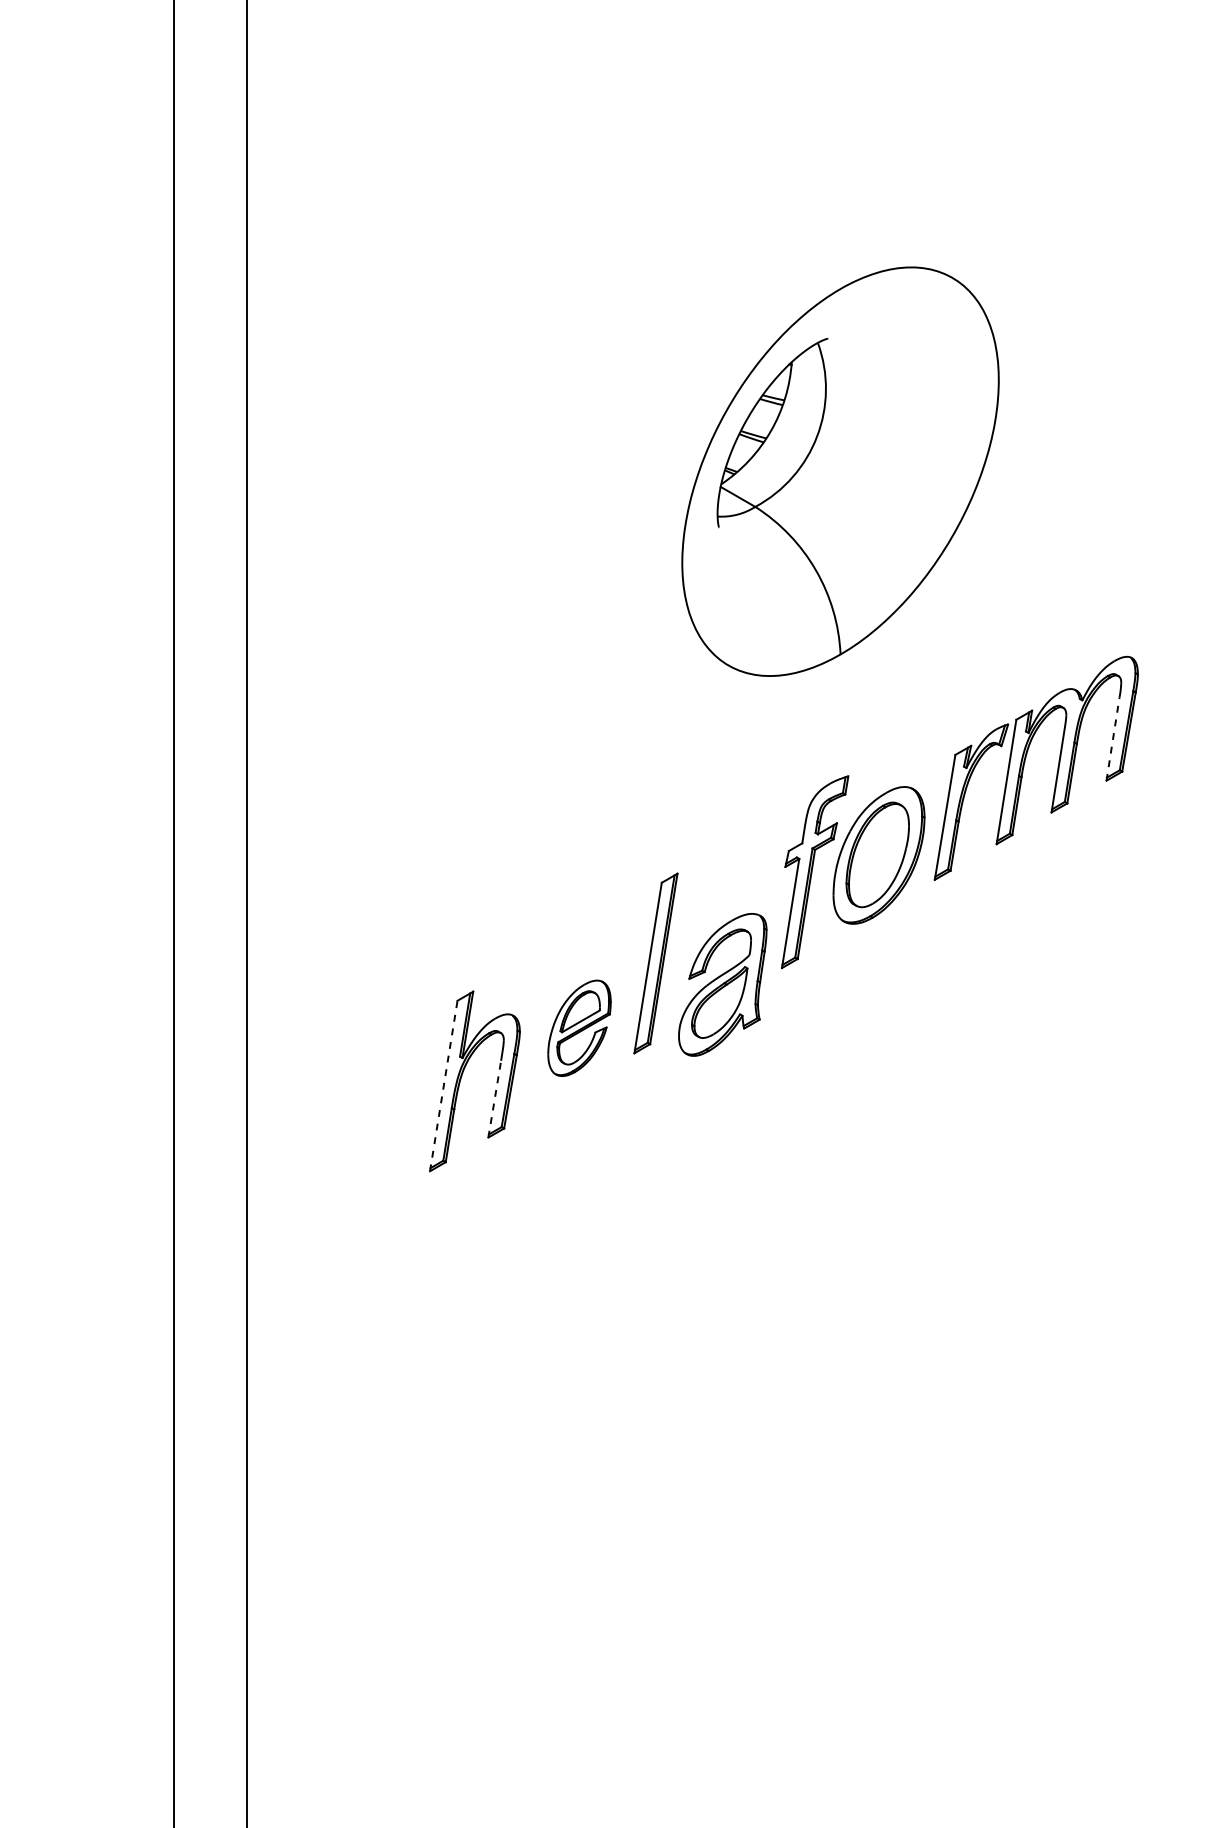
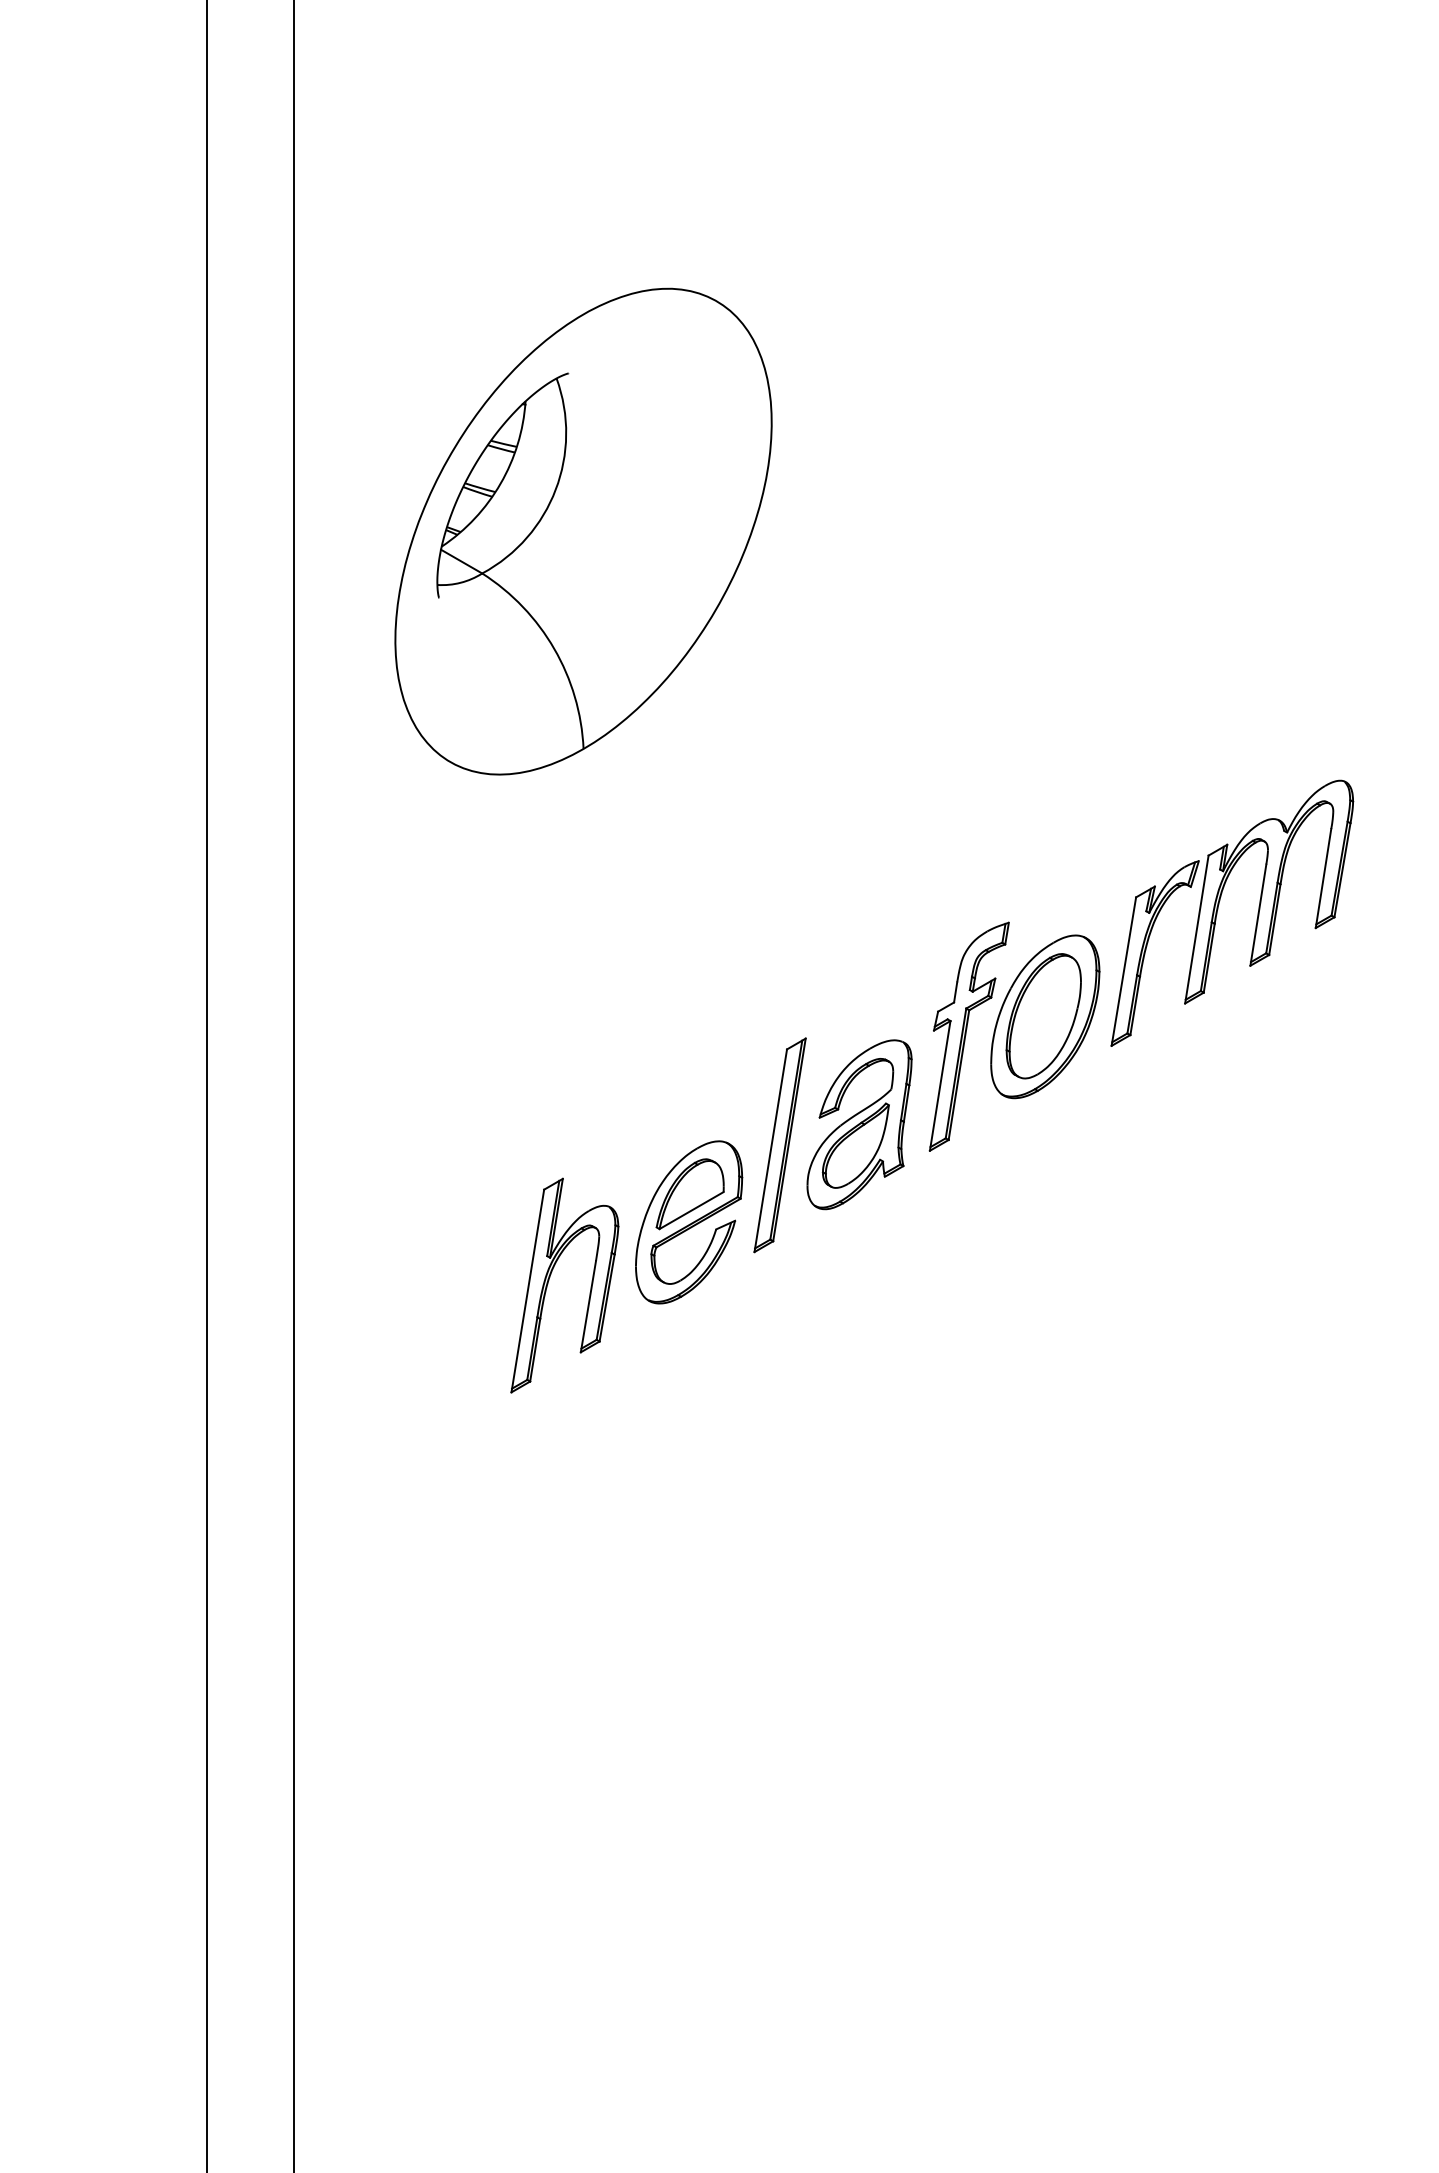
part: (840, 471) -> (583, 531), moved
line: (1113, 739) -> (1323, 878), dashed -> solid
part: (722, 984) -> (859, 1124), moved
part: (579, 1028) -> (689, 1222), size x1.43
line: (443, 1086) -> (527, 1291), dashed -> solid
line: (494, 1099) -> (588, 1306), dashed -> solid

